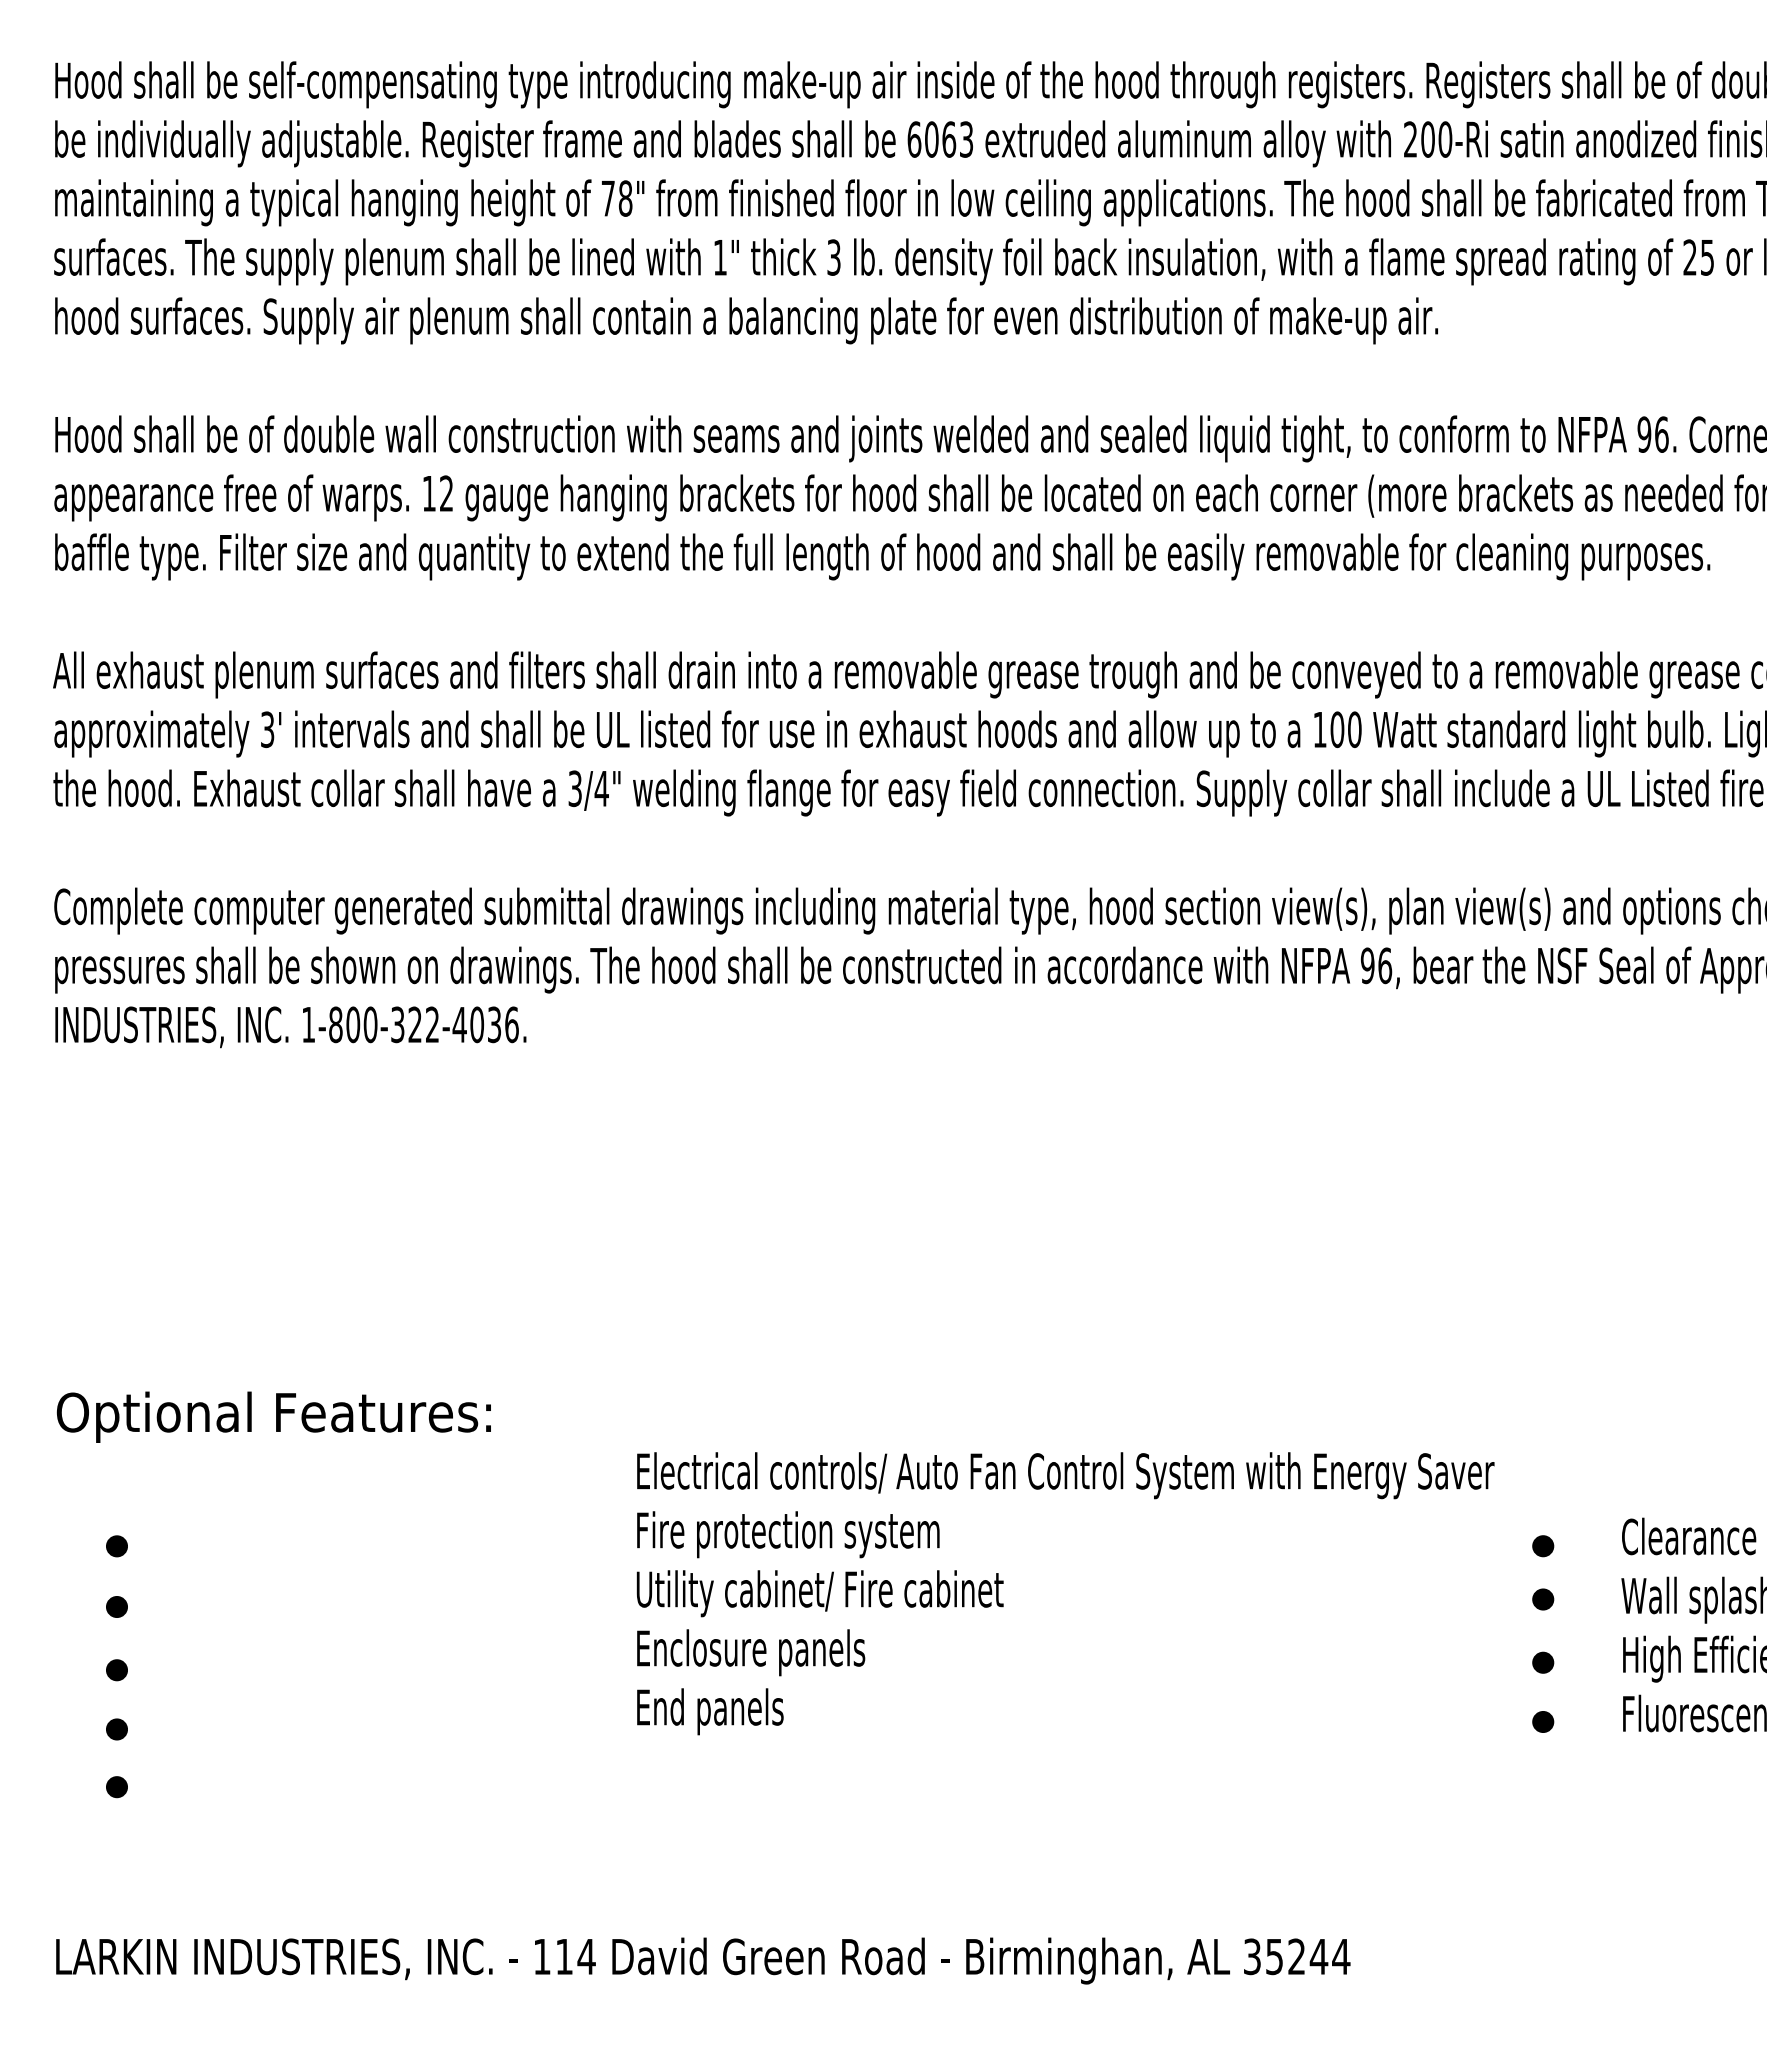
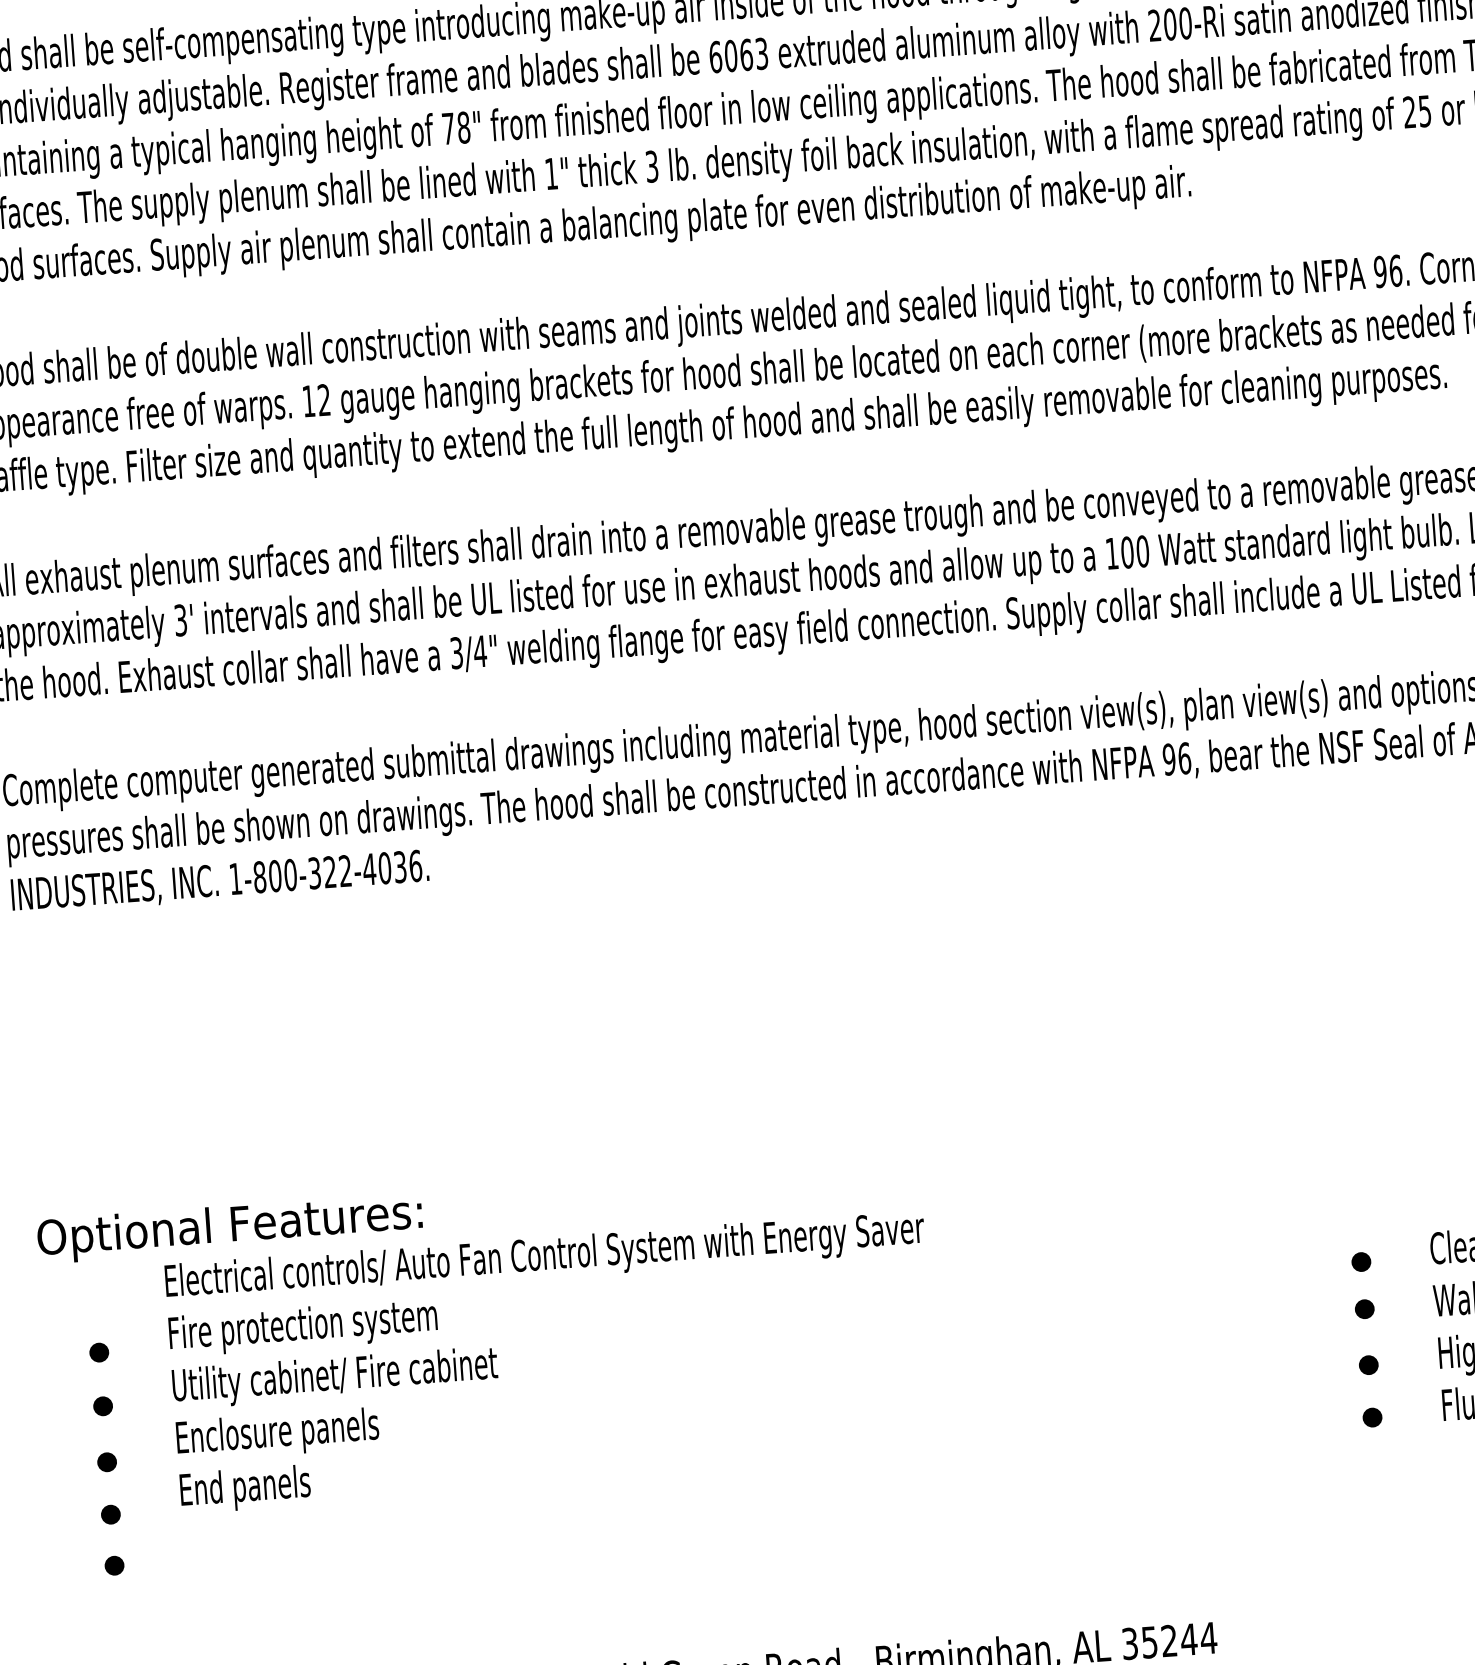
text: (1065, 1593) -> (552, 1362), moved

